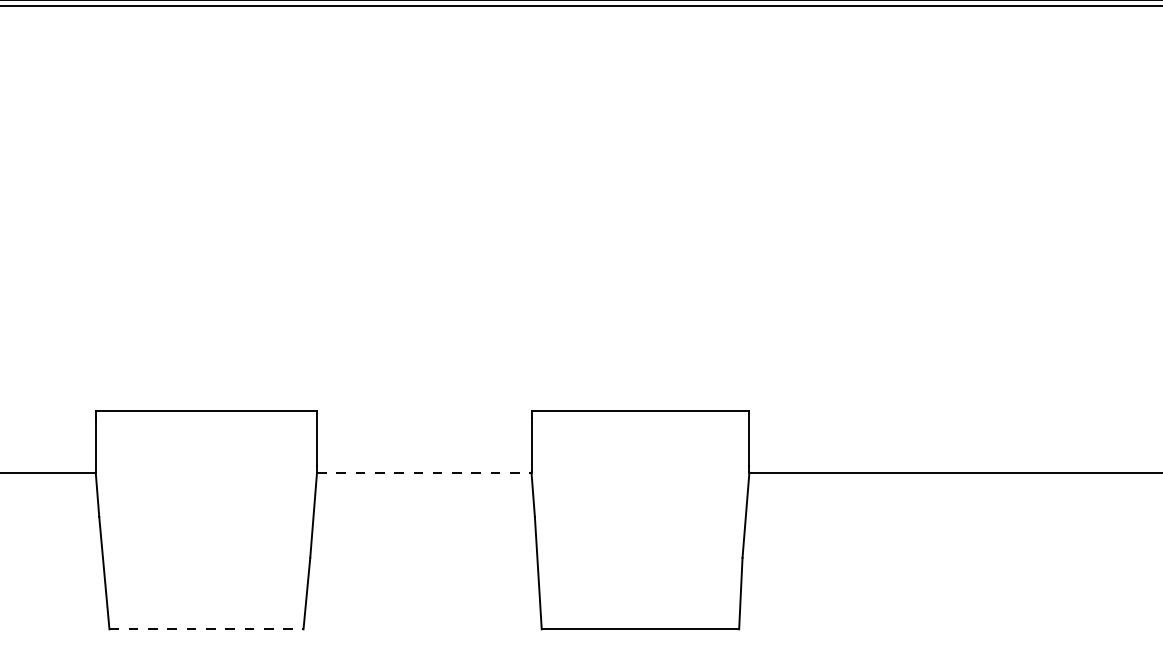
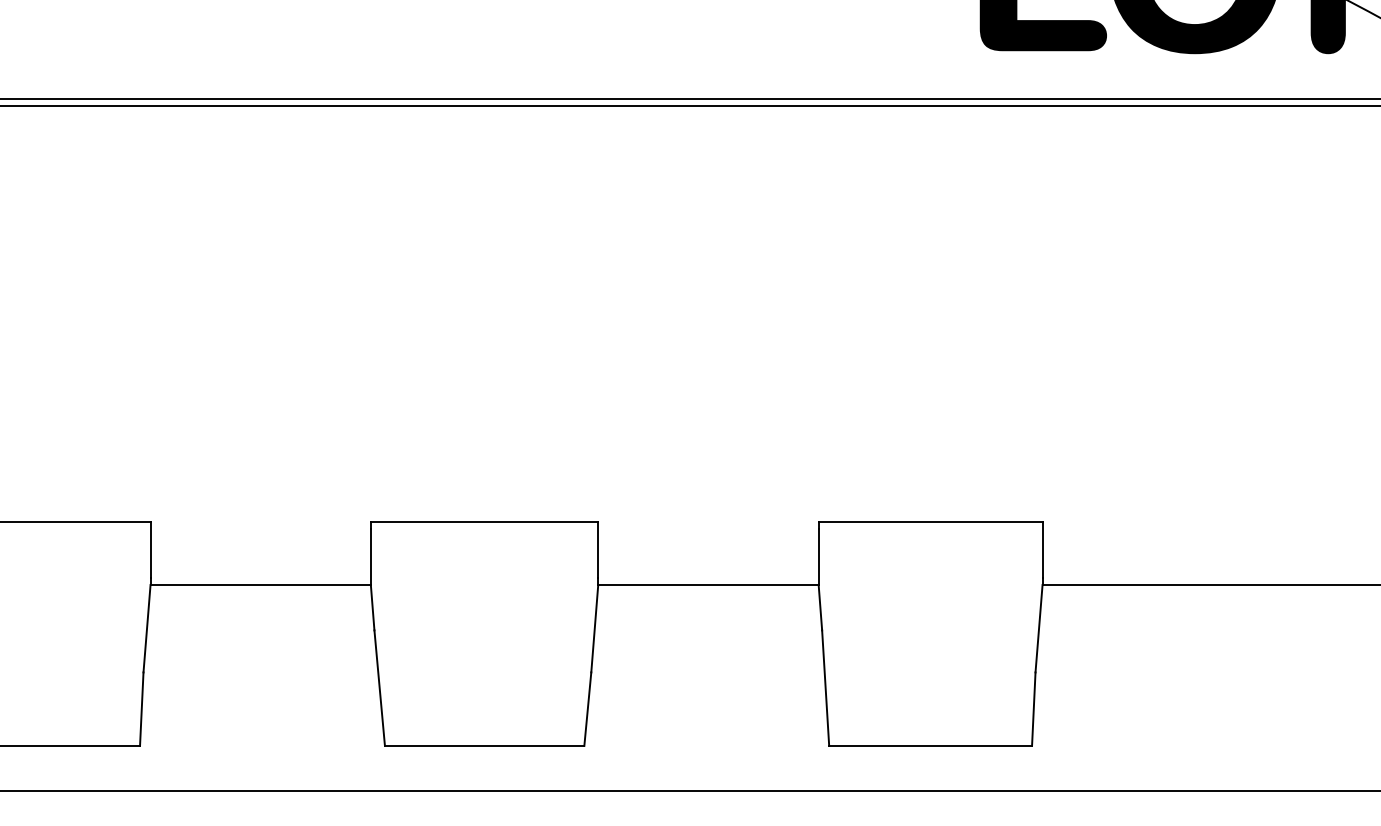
line: (424, 472) -> (708, 584), dashed -> solid
line: (206, 628) -> (484, 745), dashed -> solid

